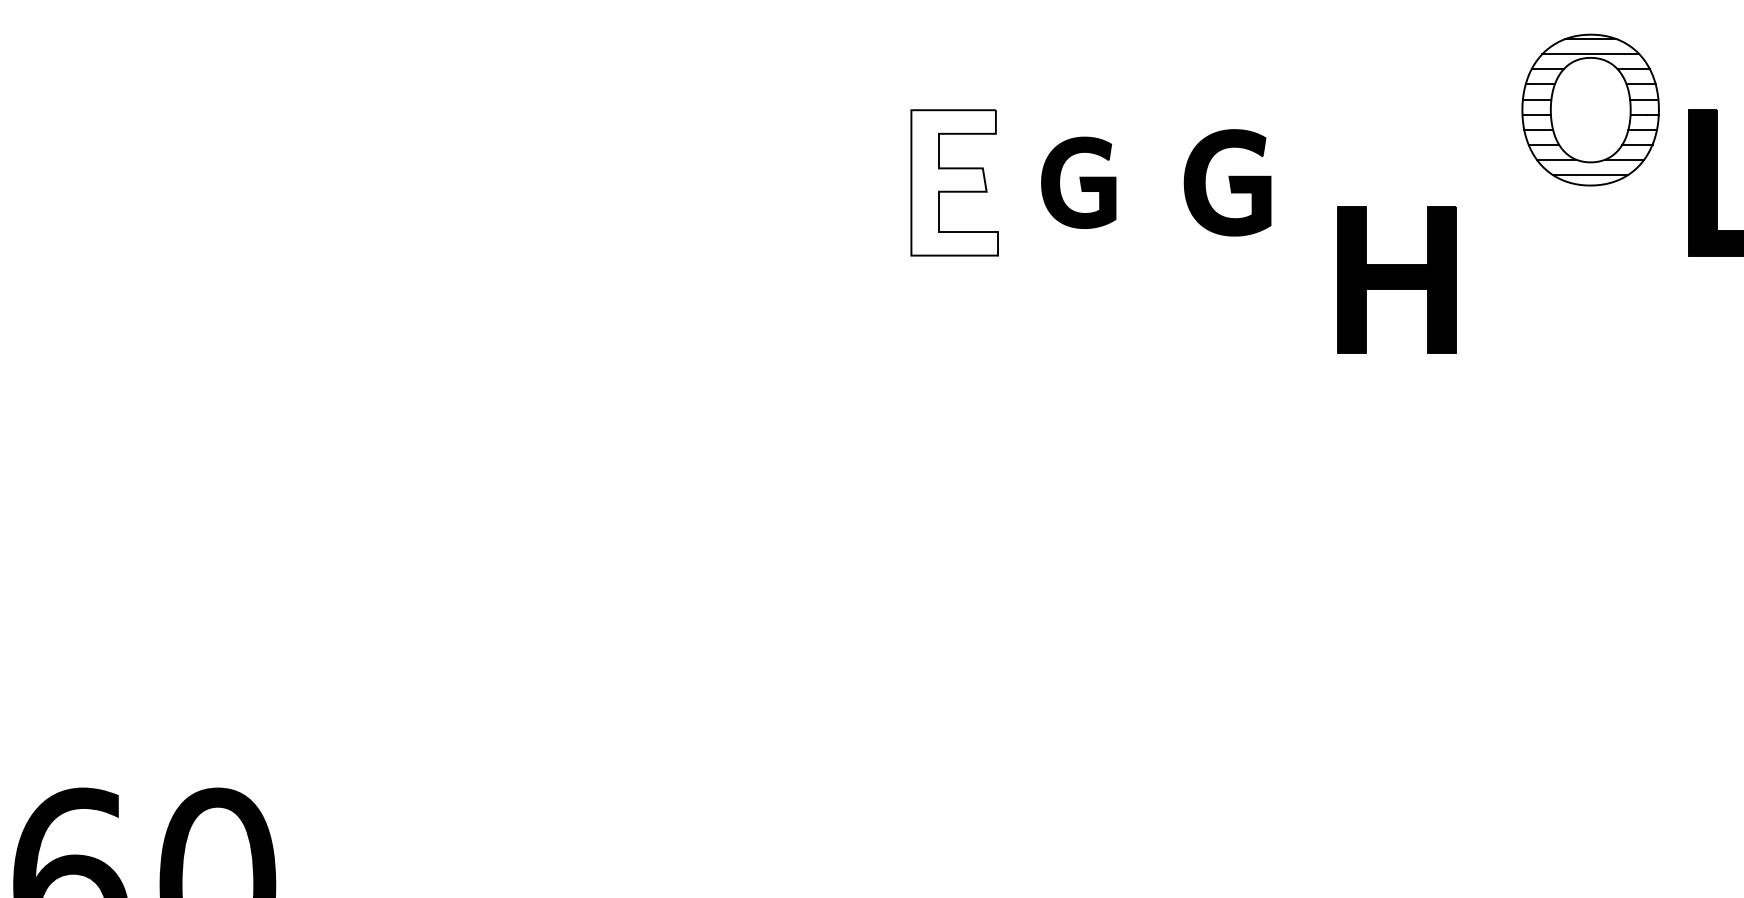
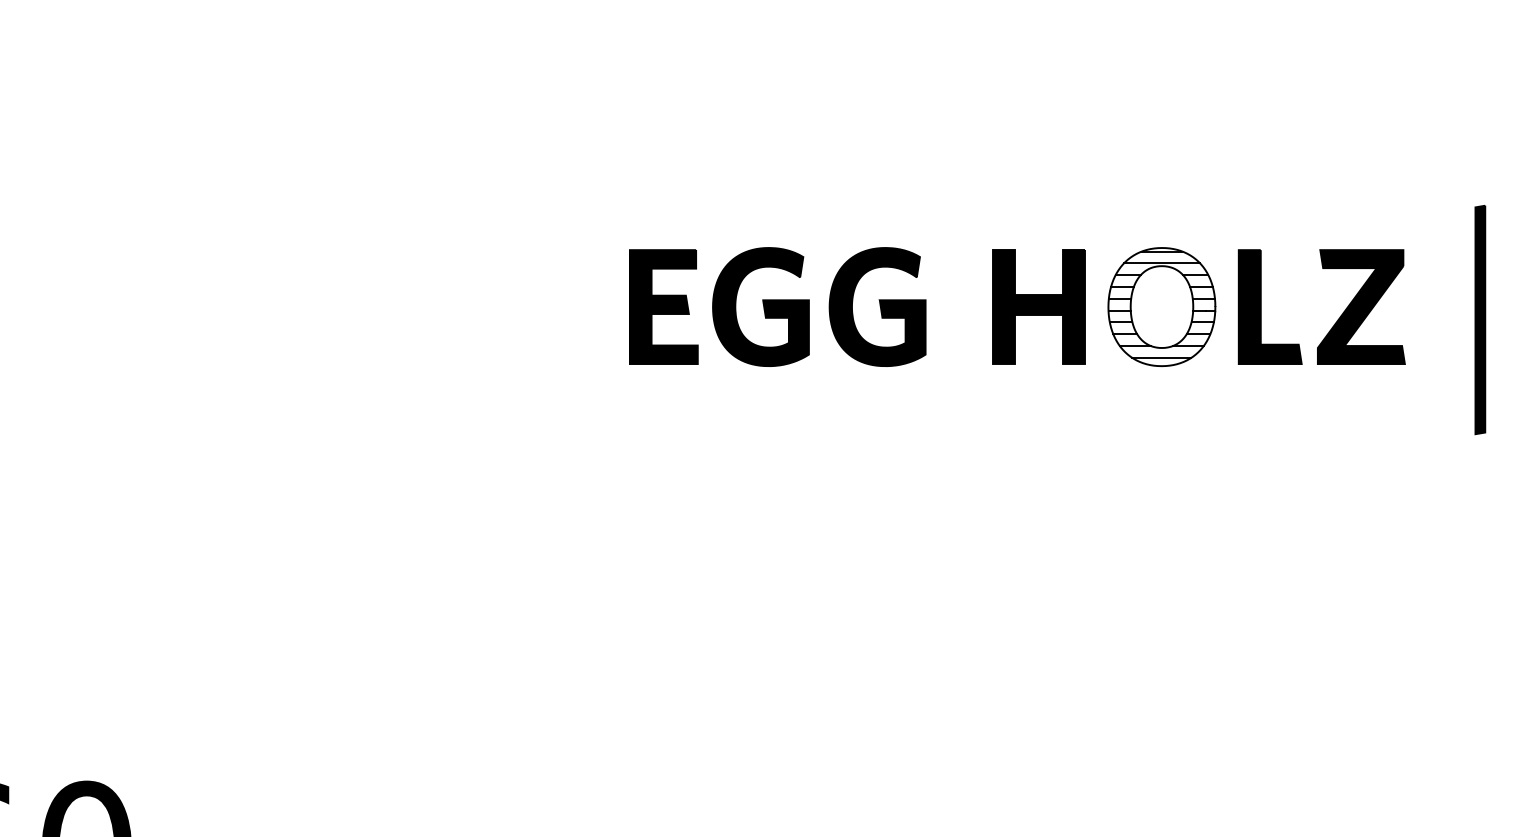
part: (1590, 109) -> (1161, 306), moved
part: (1078, 182) -> (760, 306), size x1.67
part: (1227, 182) -> (877, 306), size x1.43
fill: (954, 183) -> (663, 307), added
part: (1396, 279) -> (1038, 306), moved

